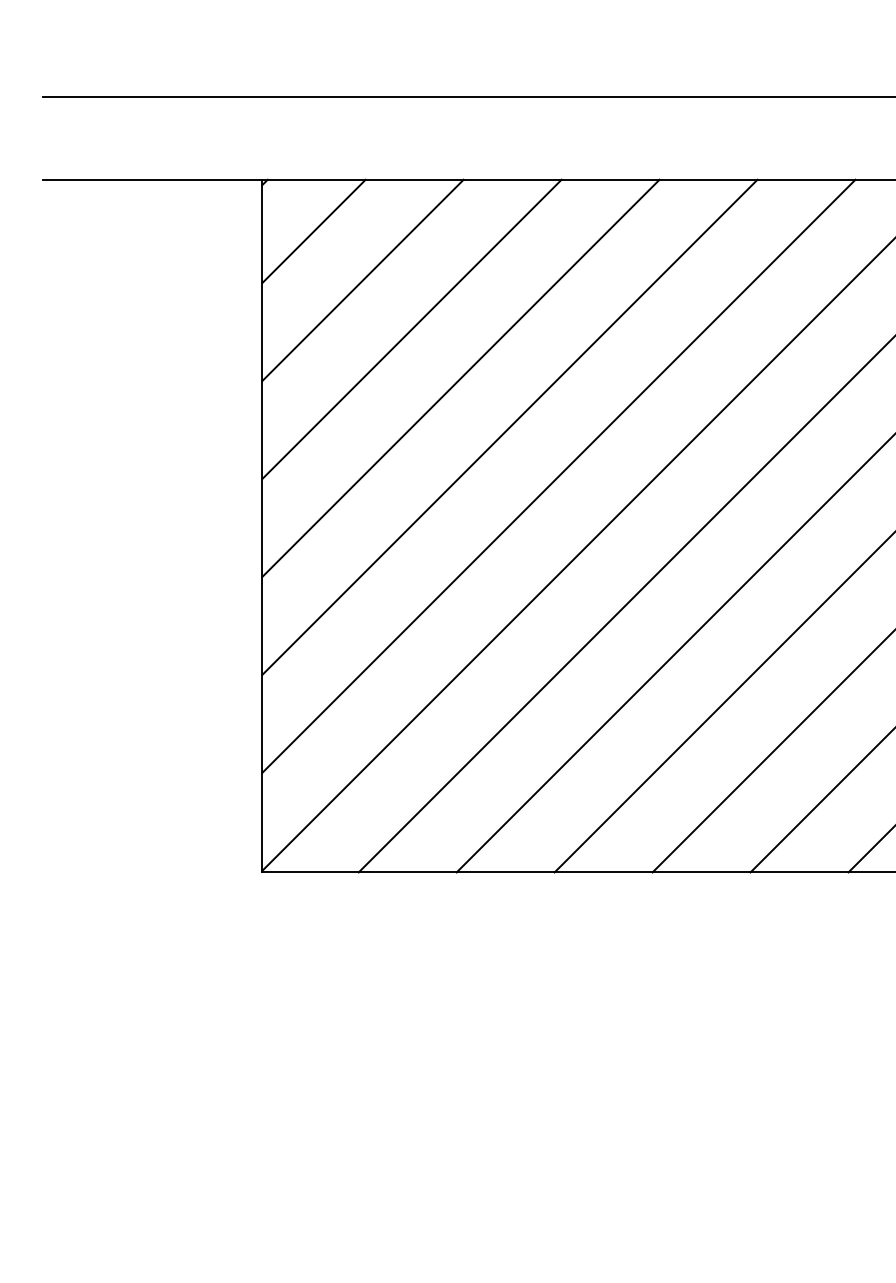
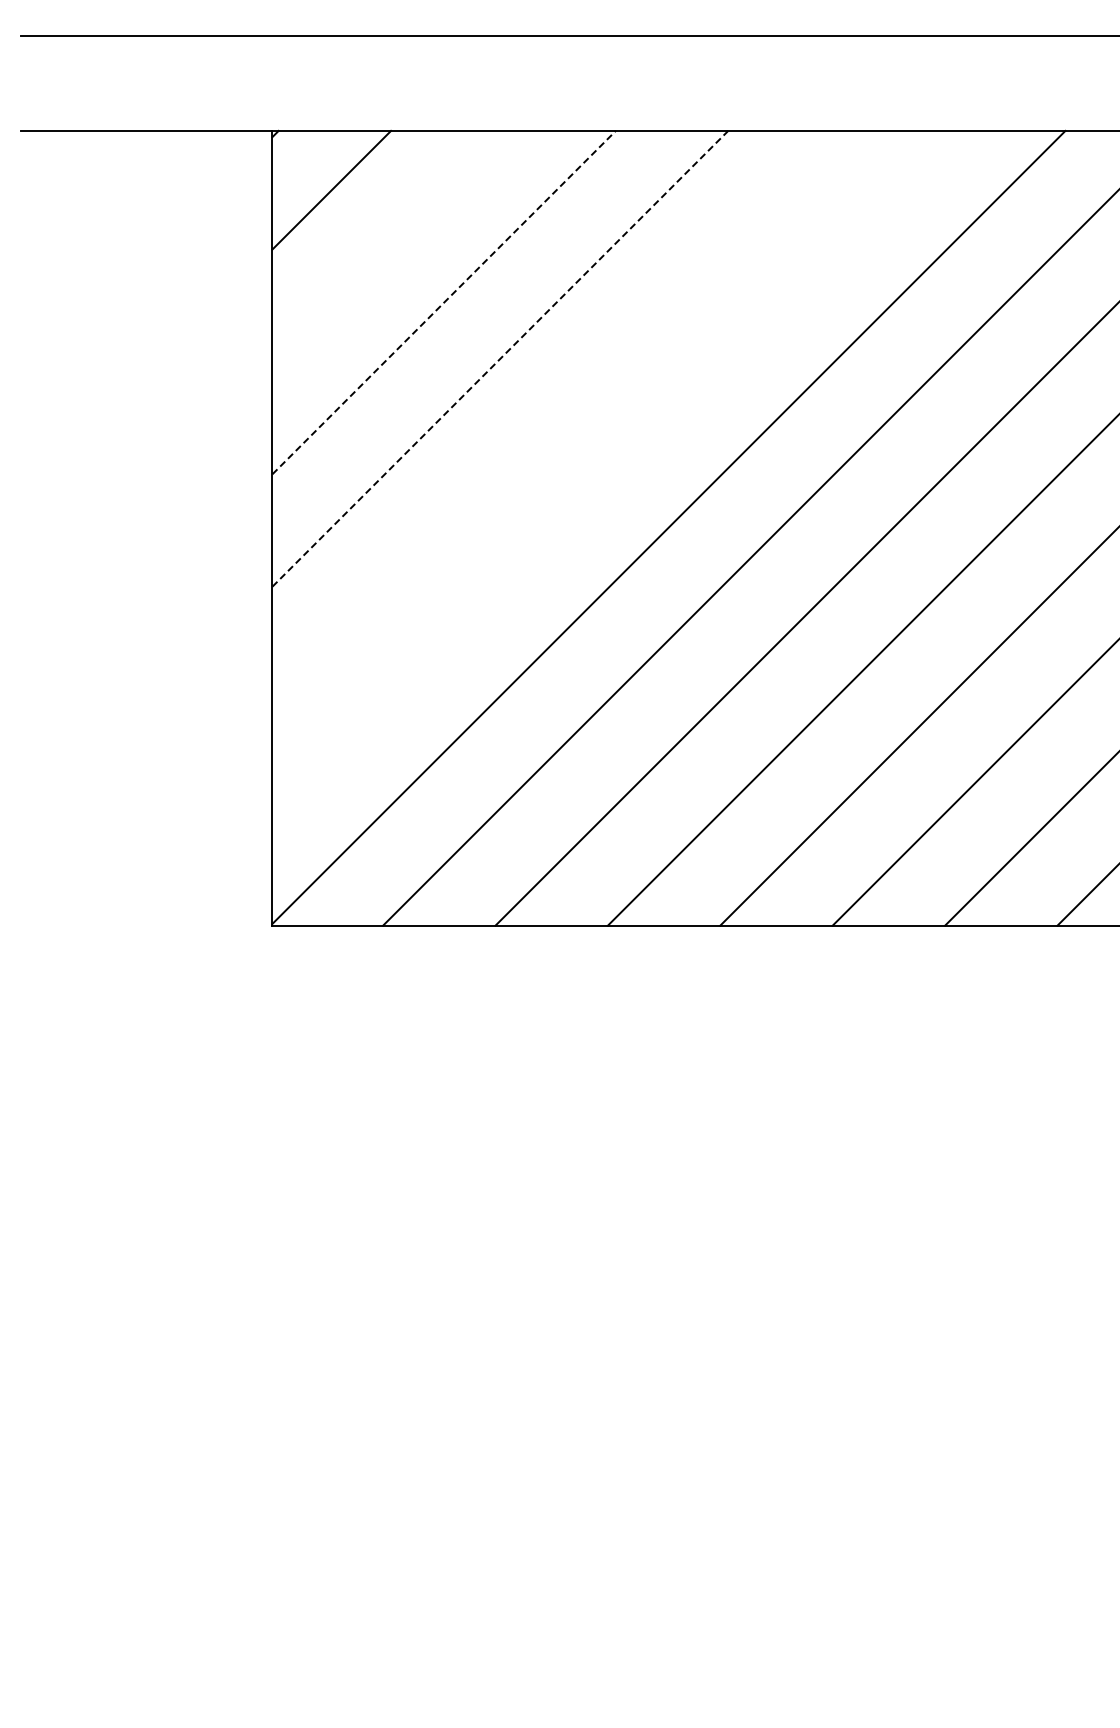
line: (362, 279) -> (387, 245), removed
line: (412, 329) -> (444, 302), solid -> dashed
line: (461, 378) -> (500, 358), solid -> dashed
line: (509, 426) -> (556, 414), removed
line: (558, 475) -> (612, 470), removed

